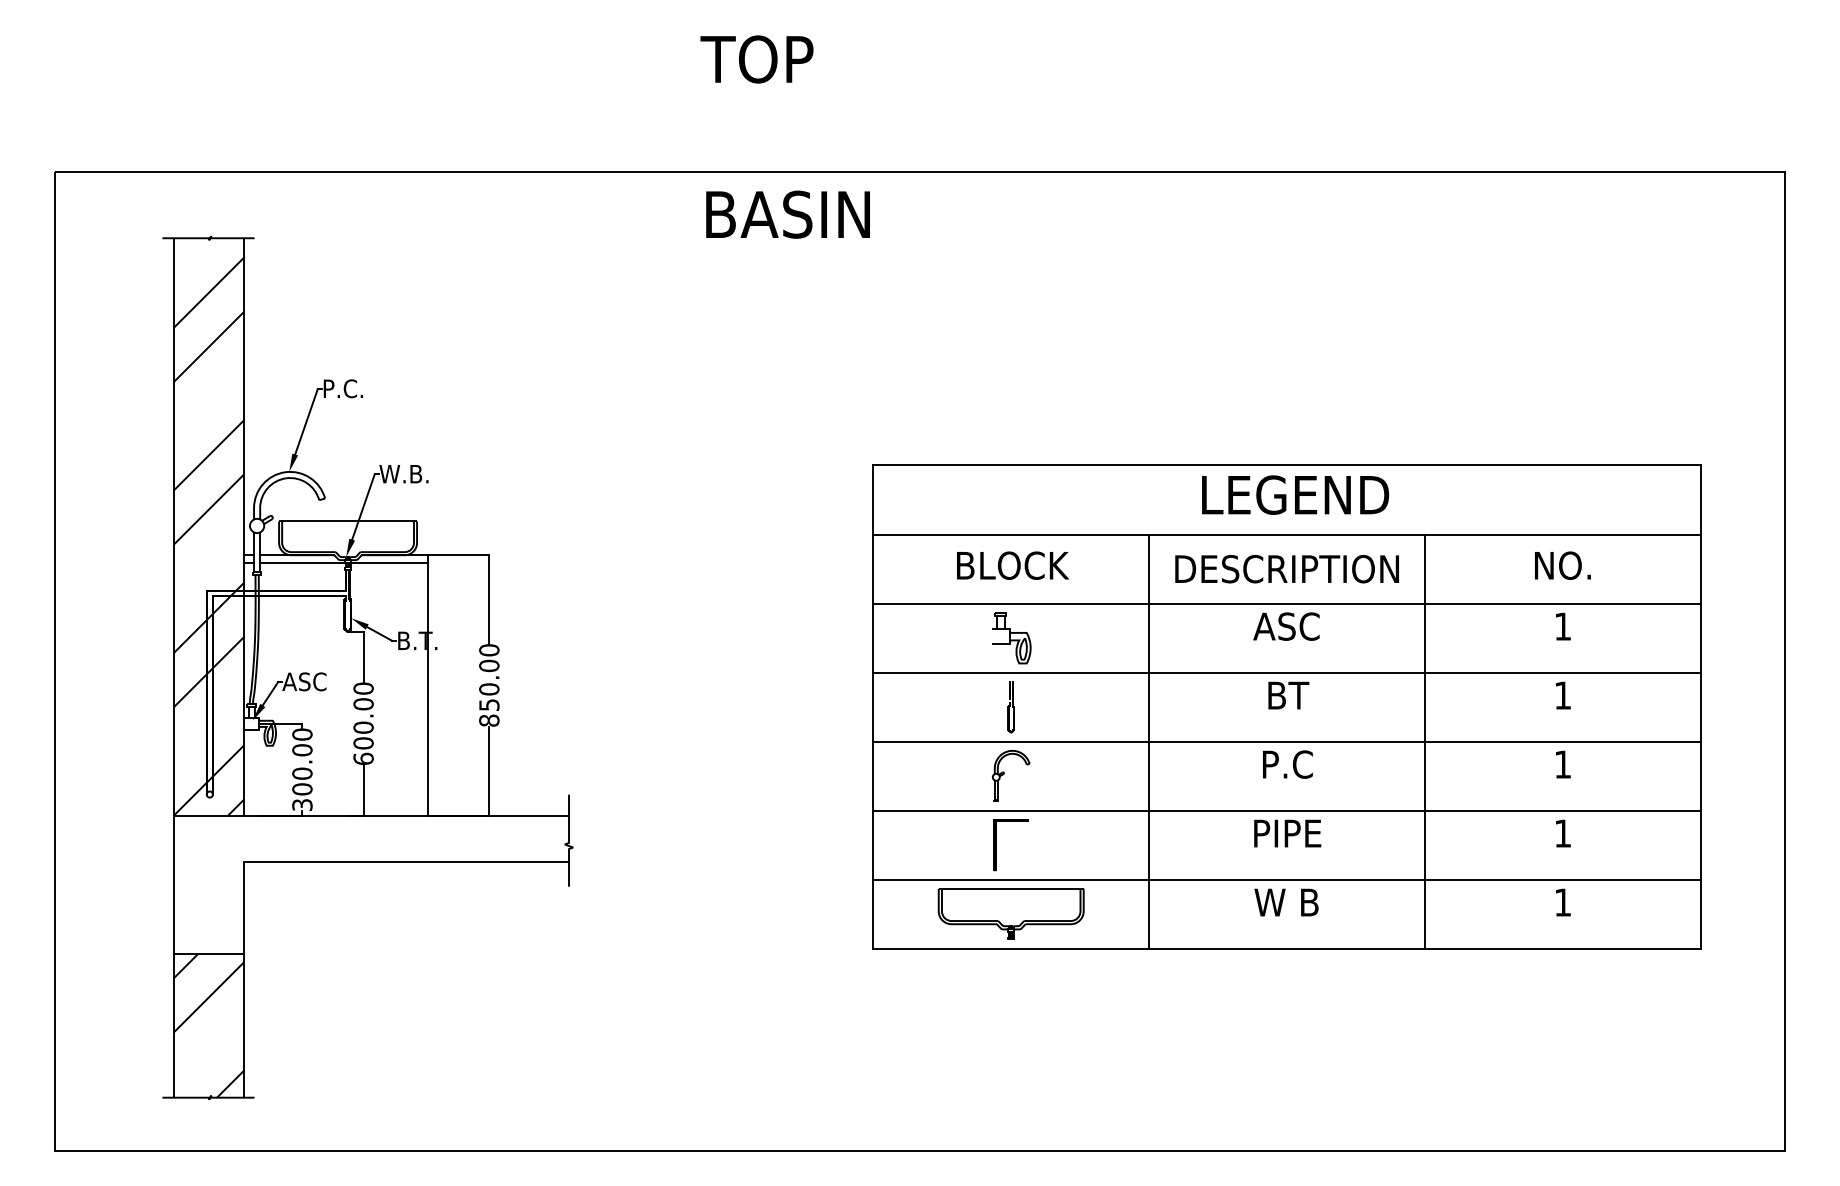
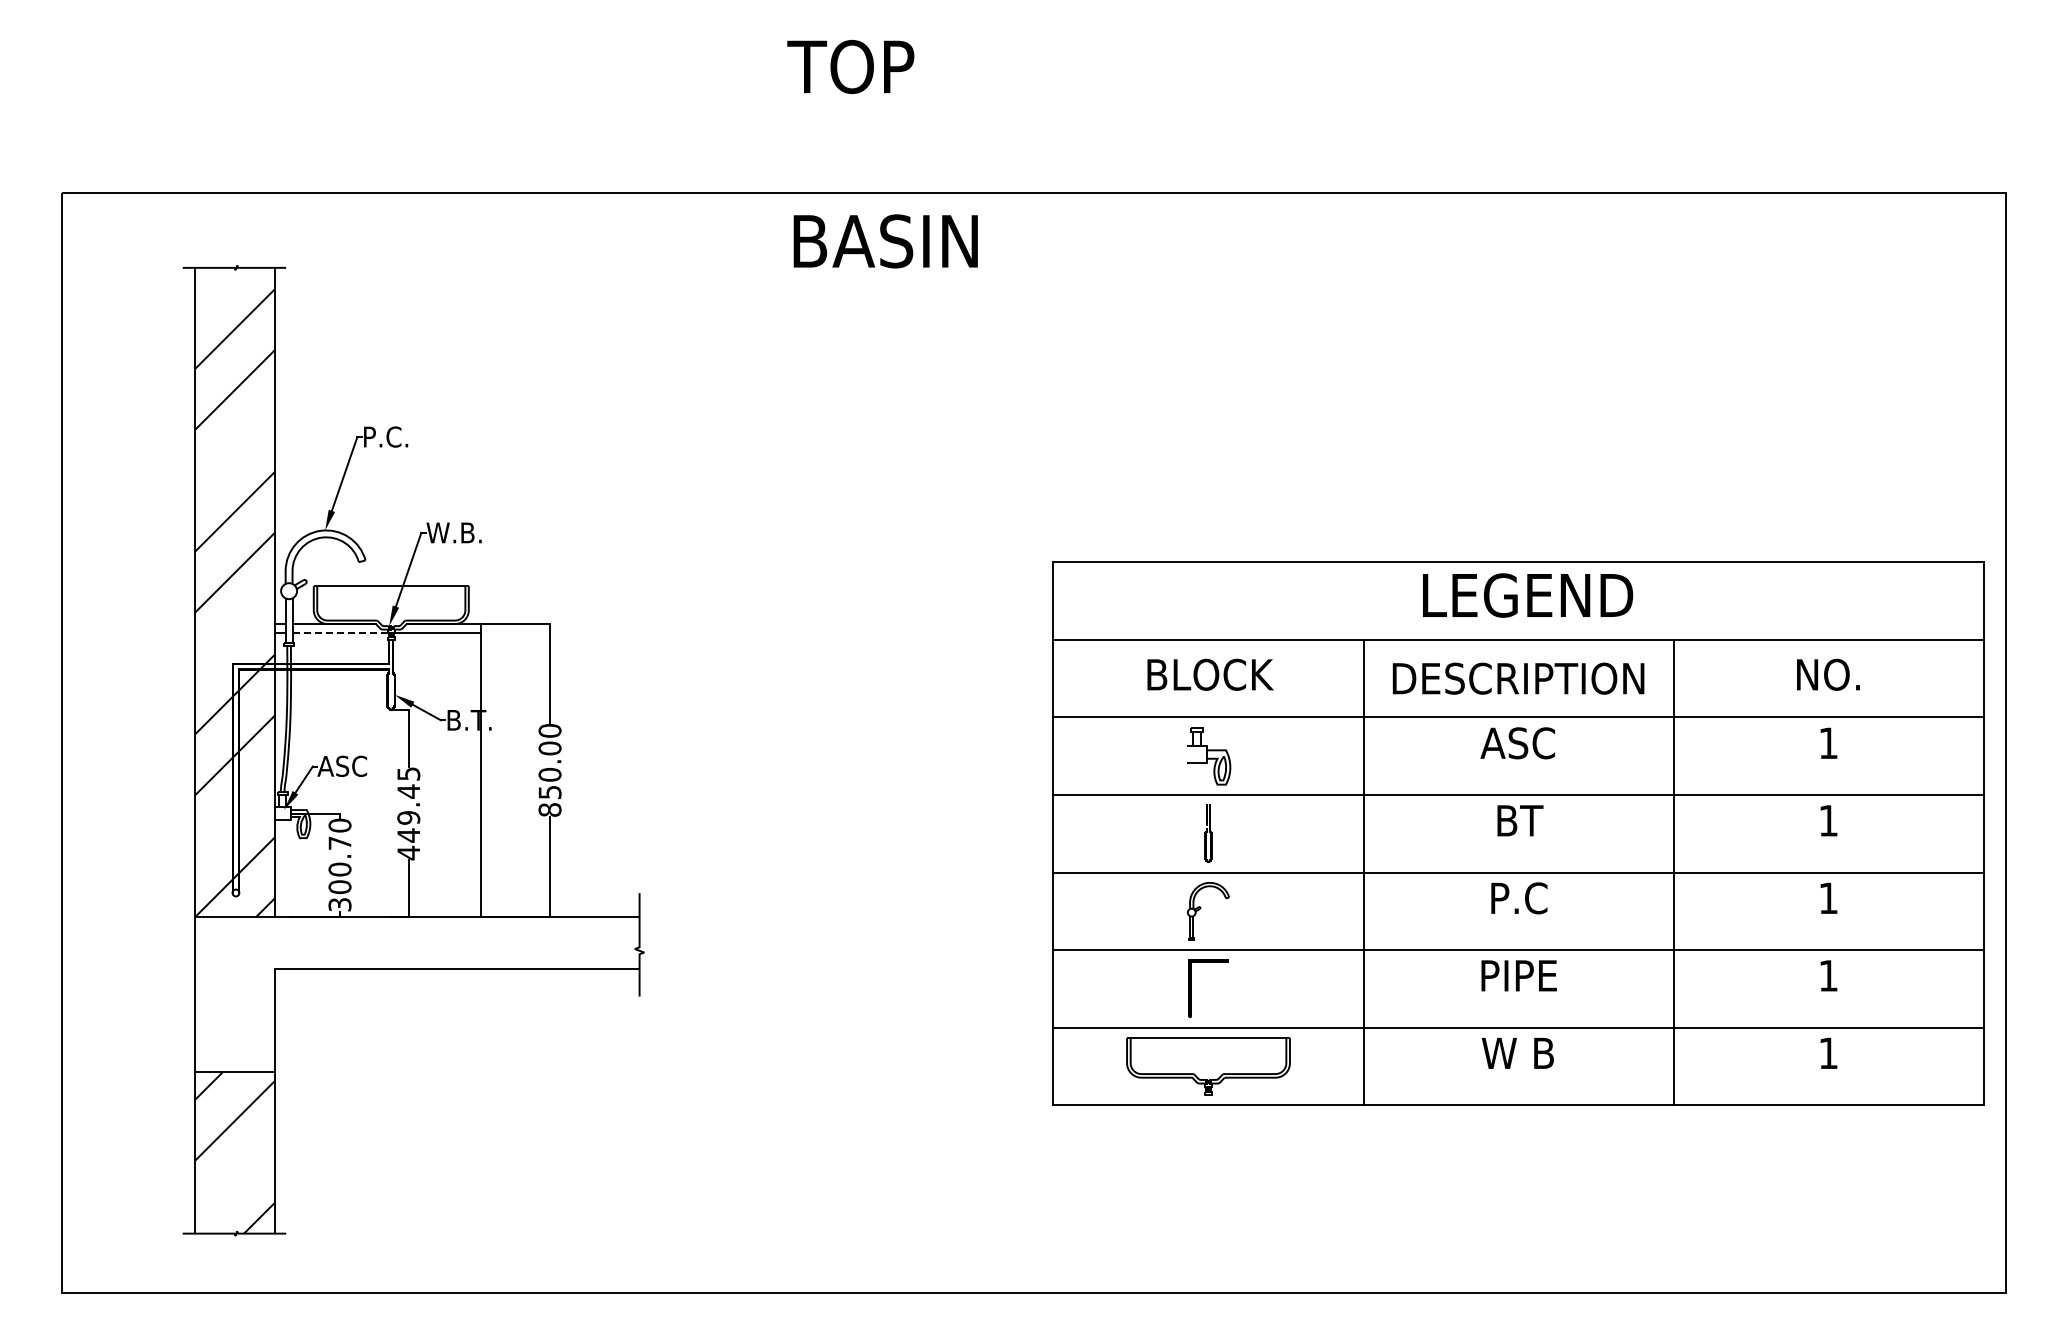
line: (302, 562) -> (340, 632), solid -> dashed
part: (1287, 706) -> (1518, 833), moved
text: (363, 723) -> (408, 813), 600.00 -> 449.45
text: (301, 750) -> (339, 843), 300.00 -> 300.70

